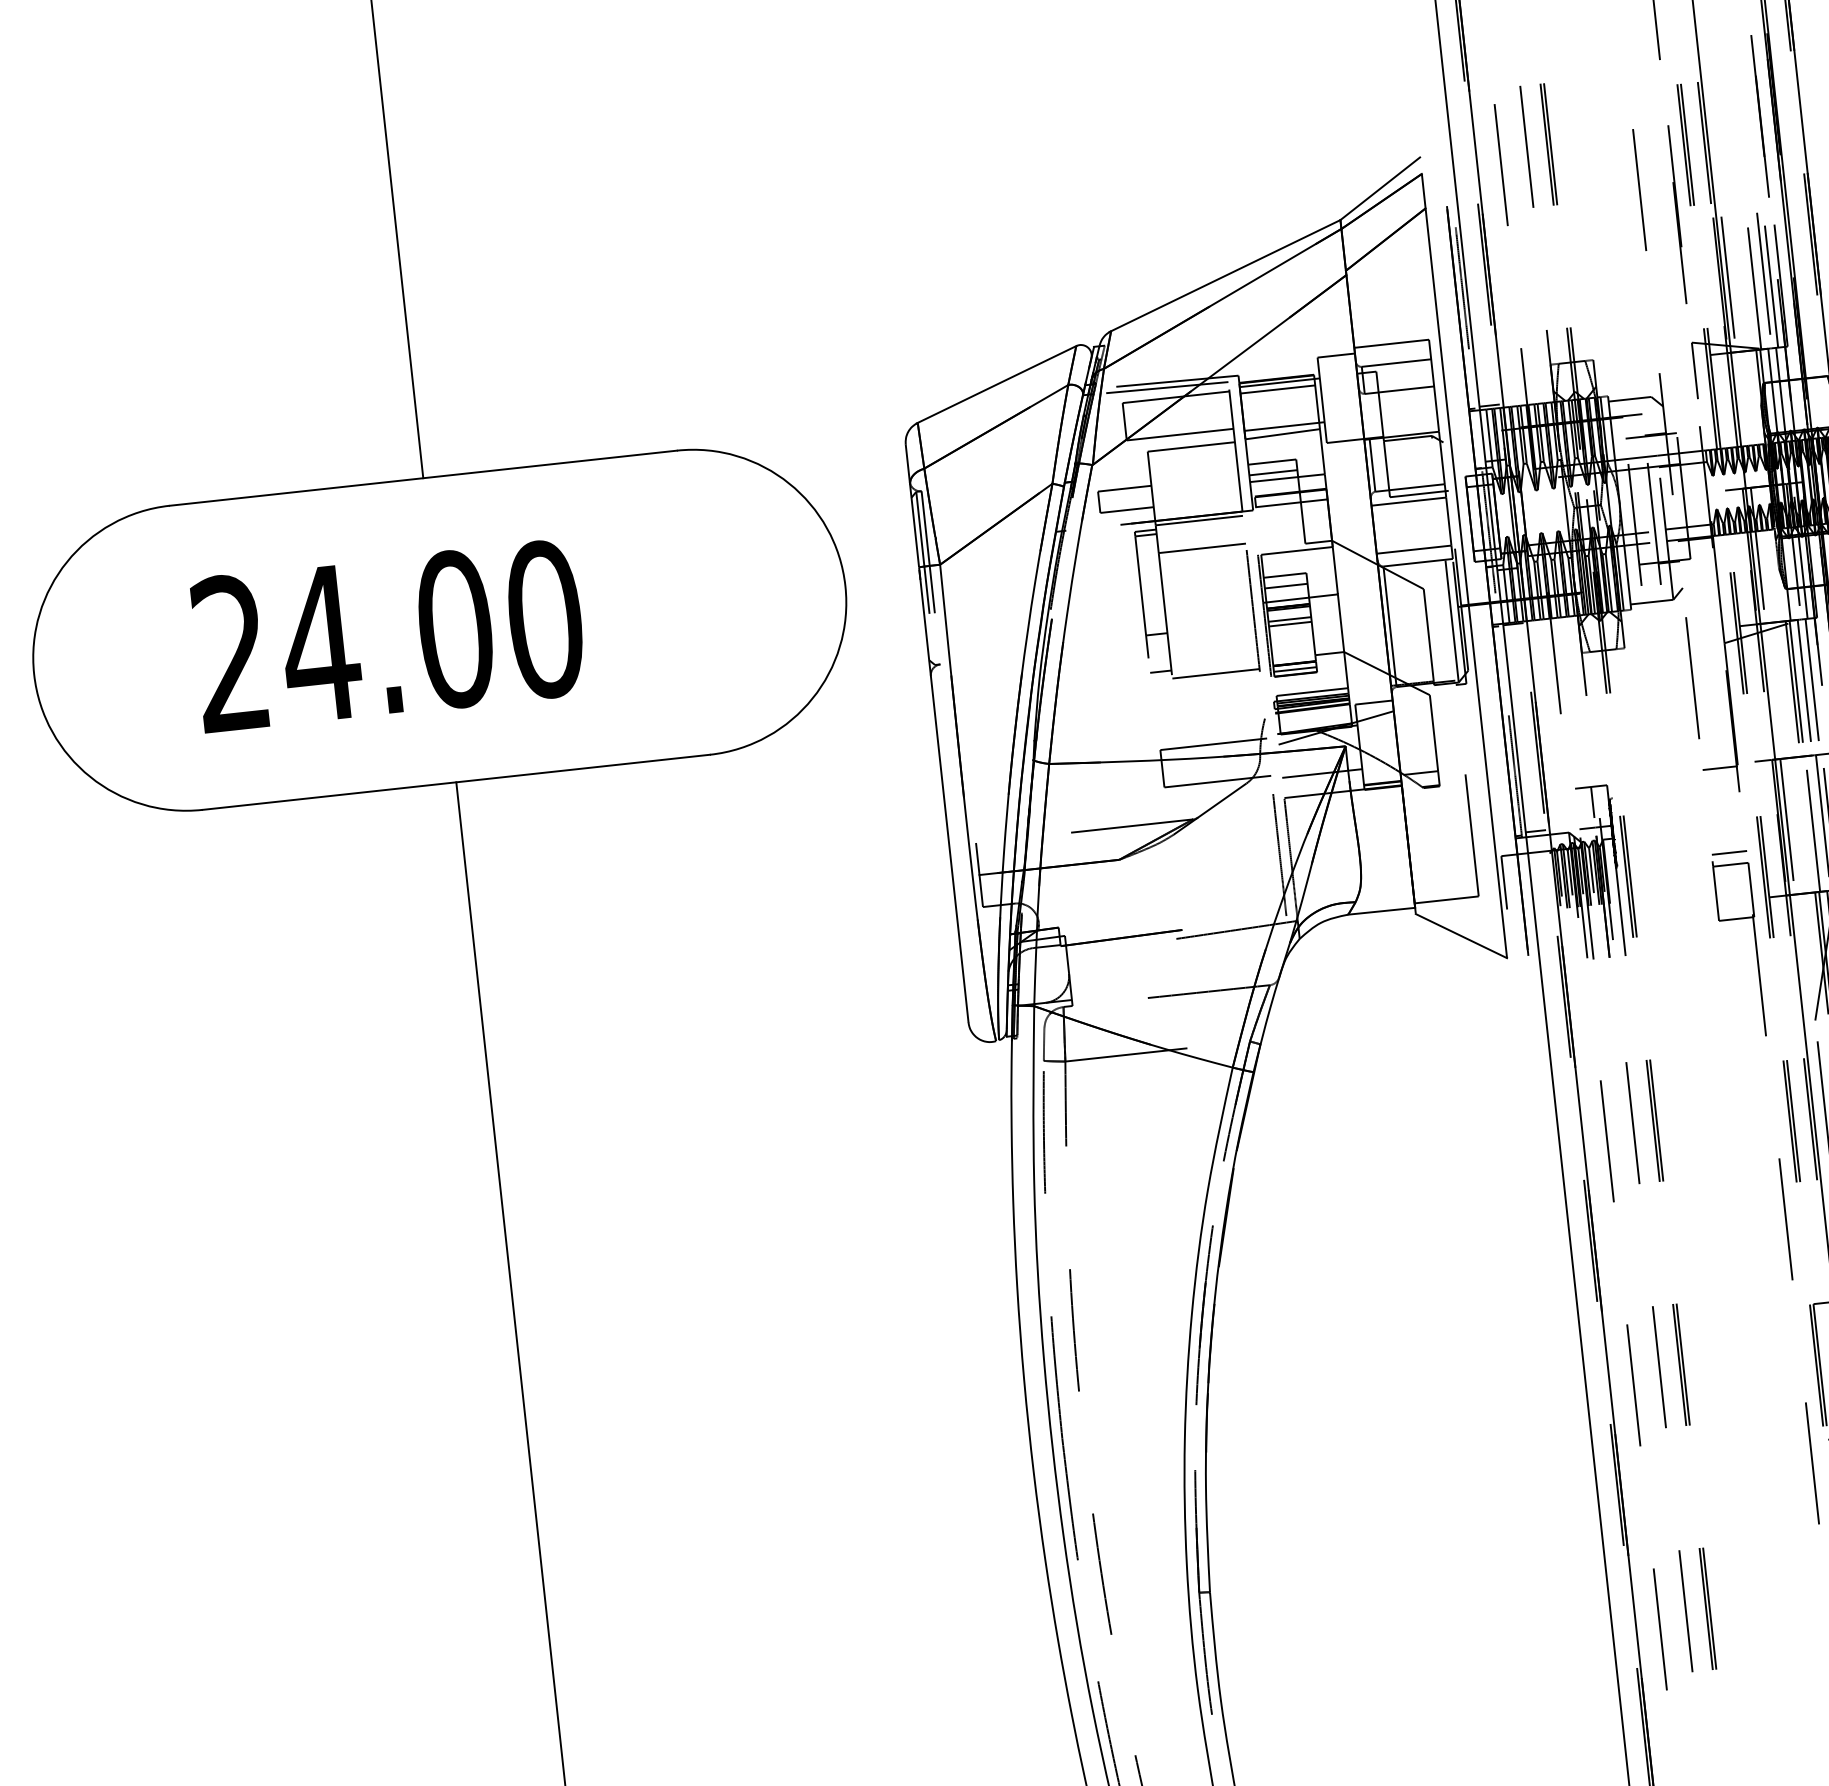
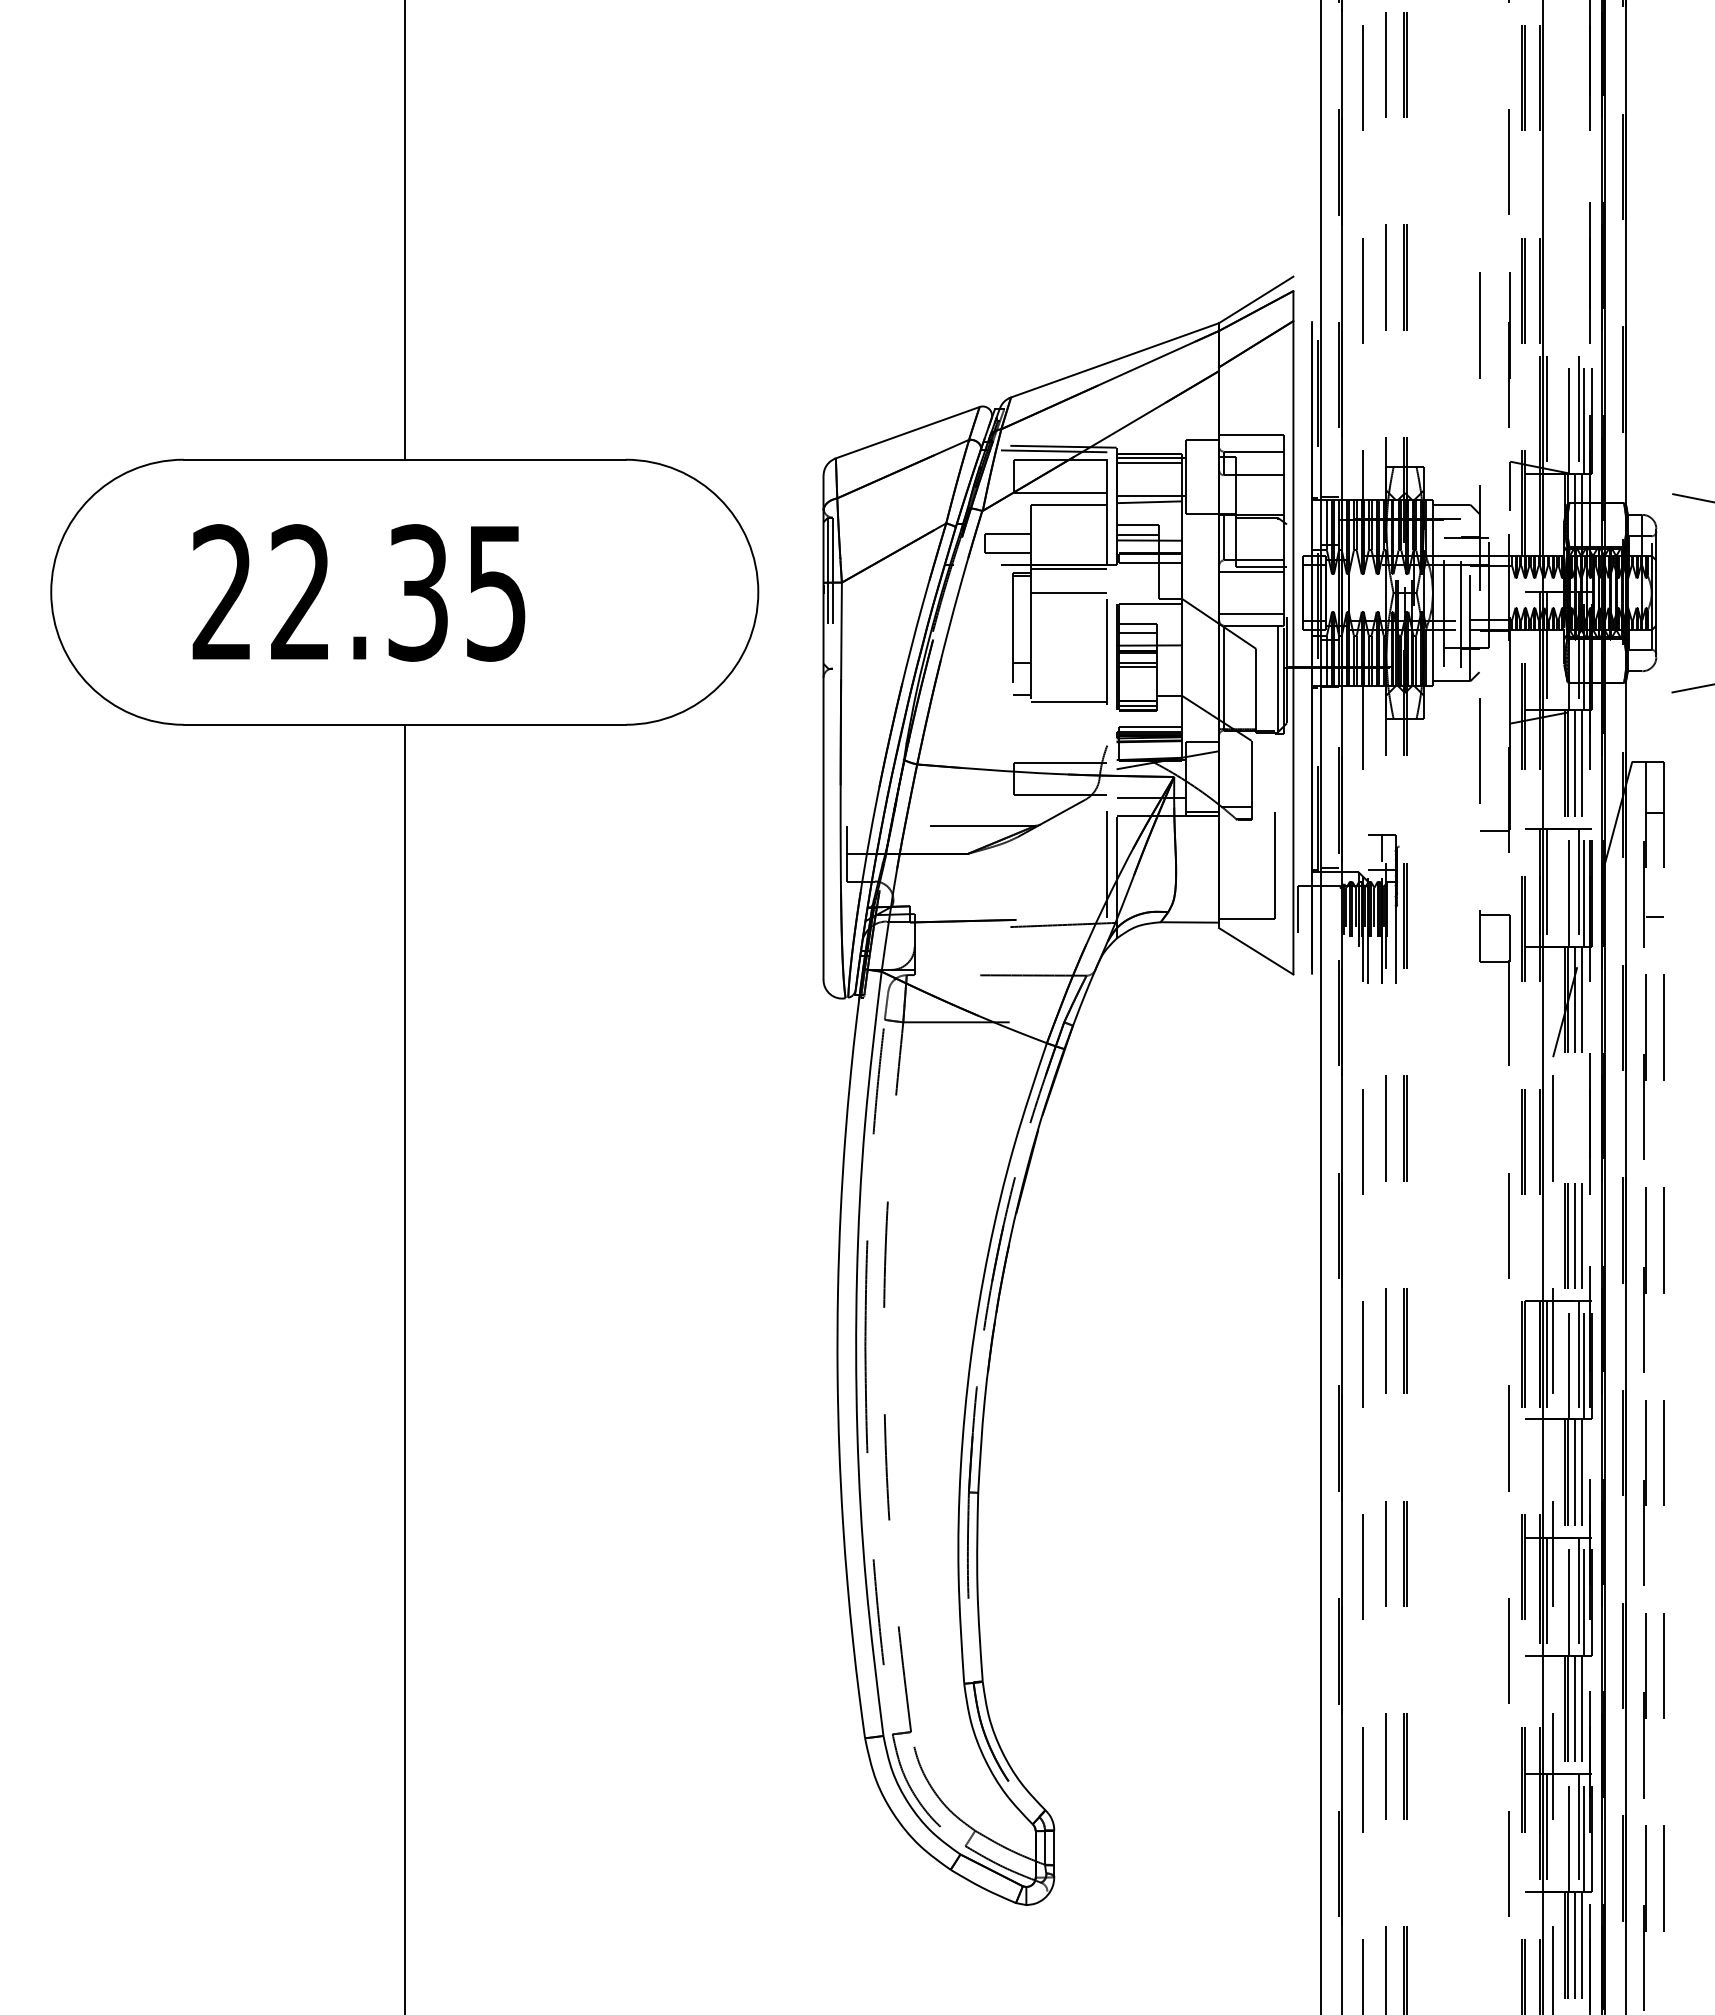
text: (431, 631) -> (397, 592), 24.00 -> 22.35
line: (1729, 852) -> (1494, 904), removed

